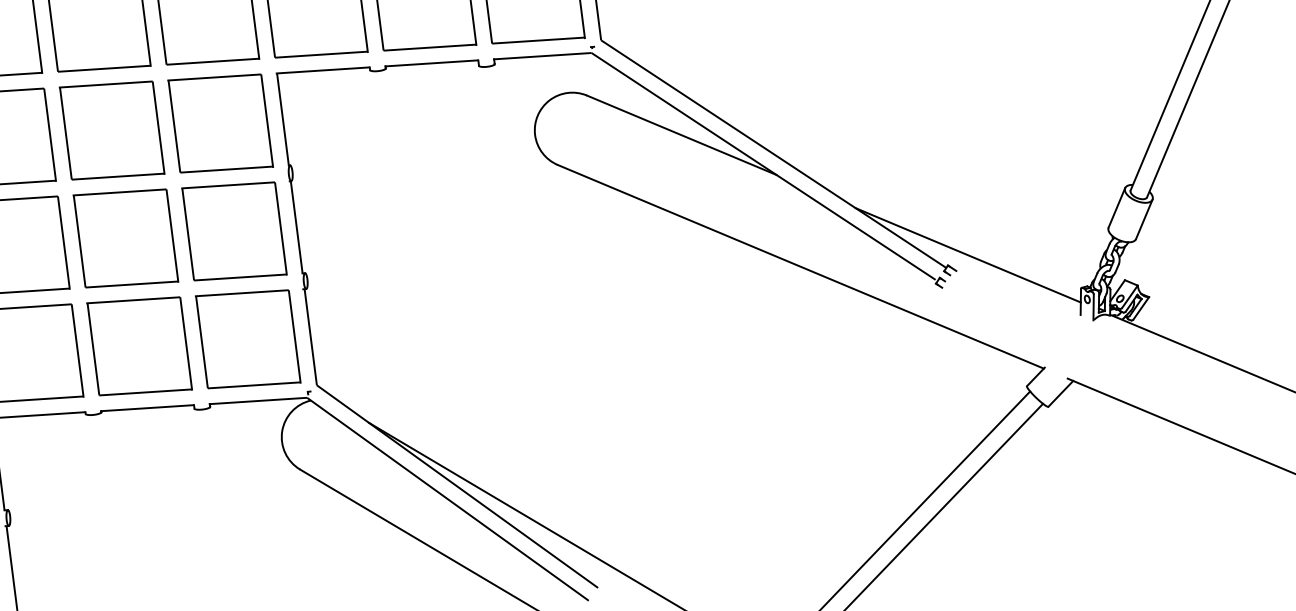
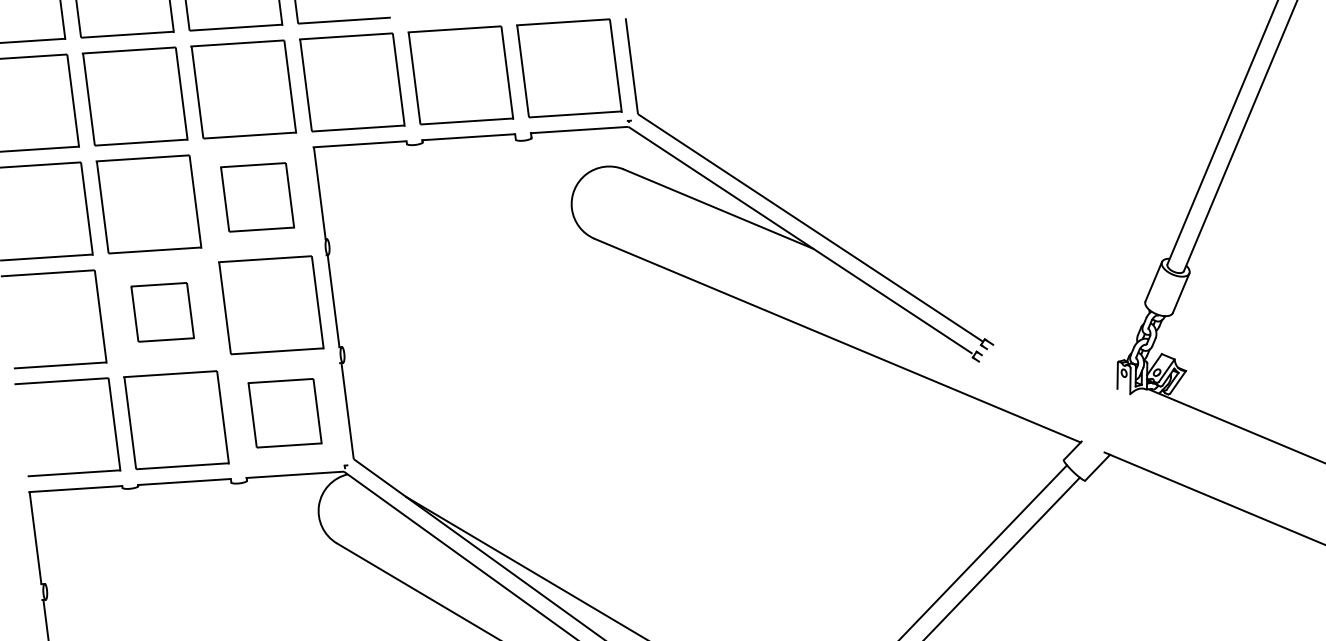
part: (220, 123) -> (257, 197), size x0.7
part: (125, 238) -> (162, 312), size x0.6
line: (967, 254) -> (1004, 328), removed
part: (247, 339) -> (284, 413), size x0.7

